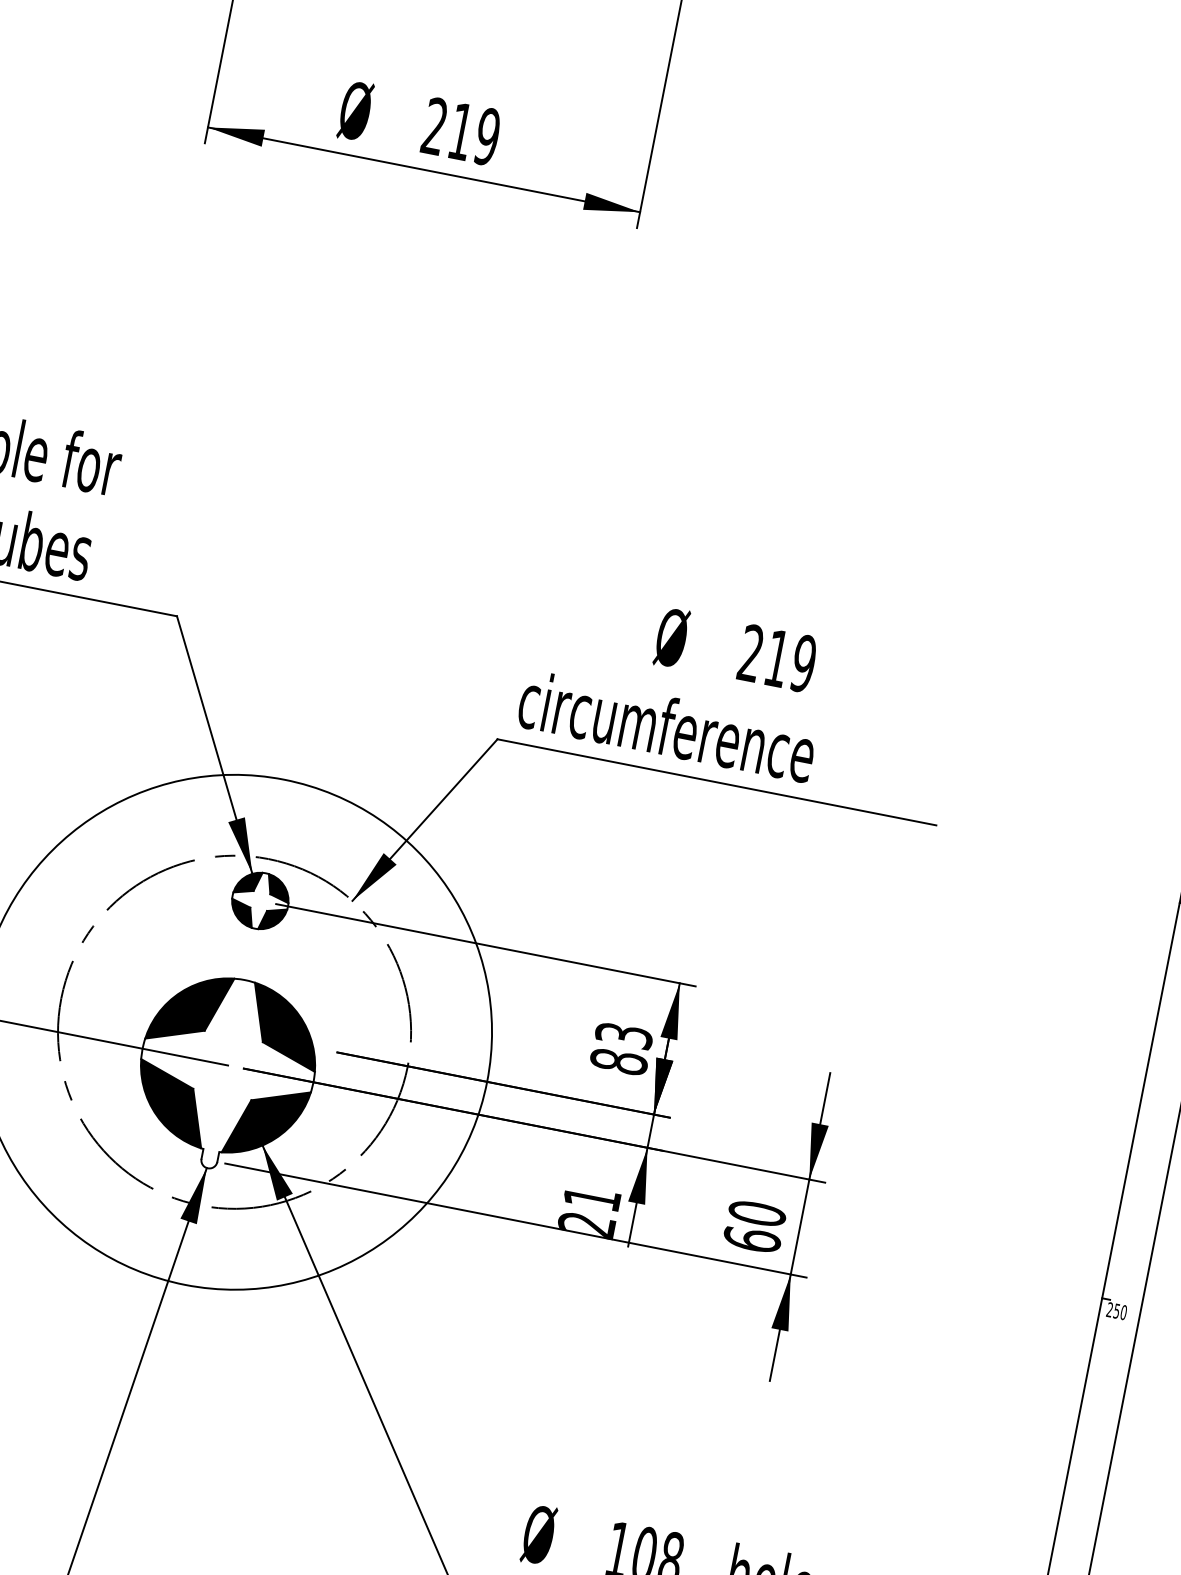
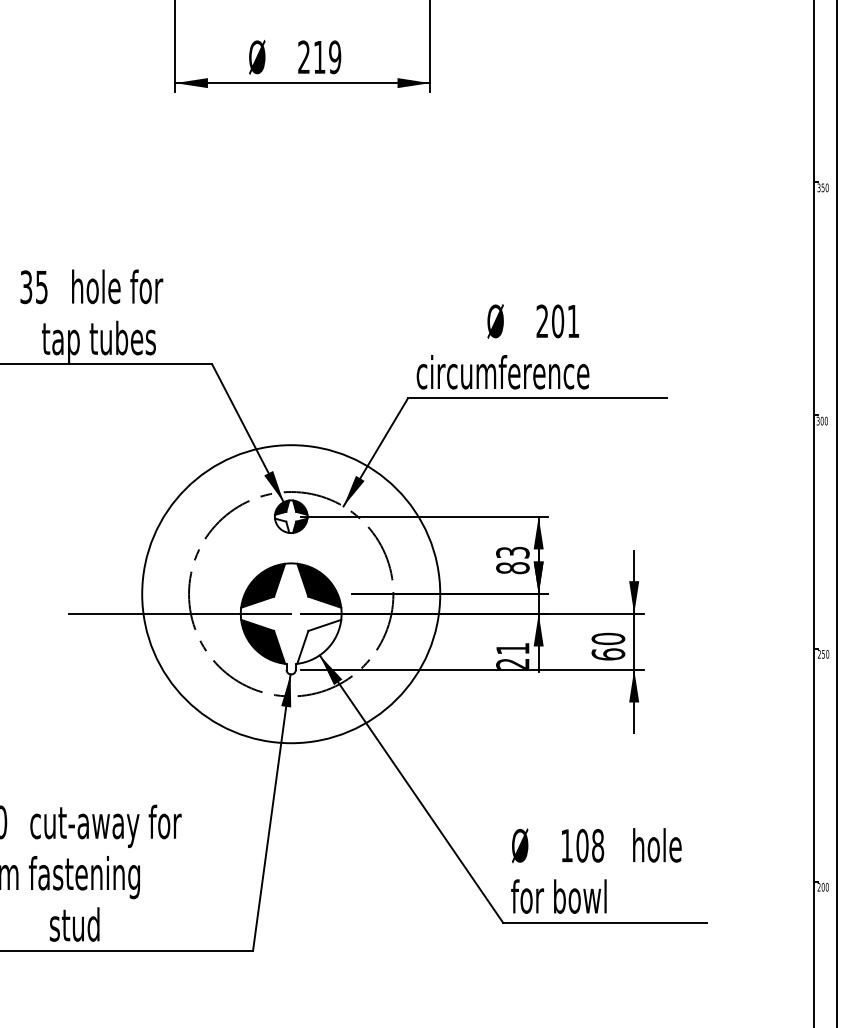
text: (790, 661) -> (565, 321), 219 -> 201
fill: (242, 912) -> (282, 525), removed
fill: (266, 1121) -> (319, 641), removed

